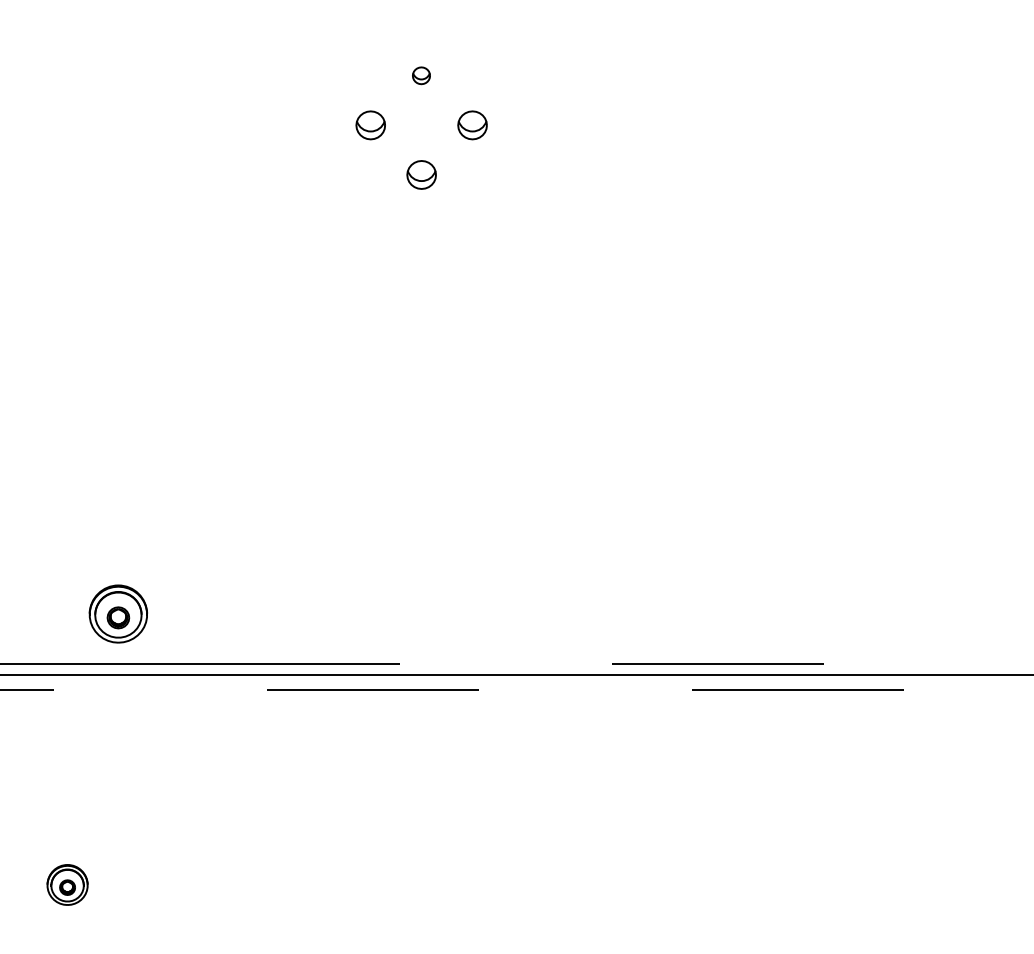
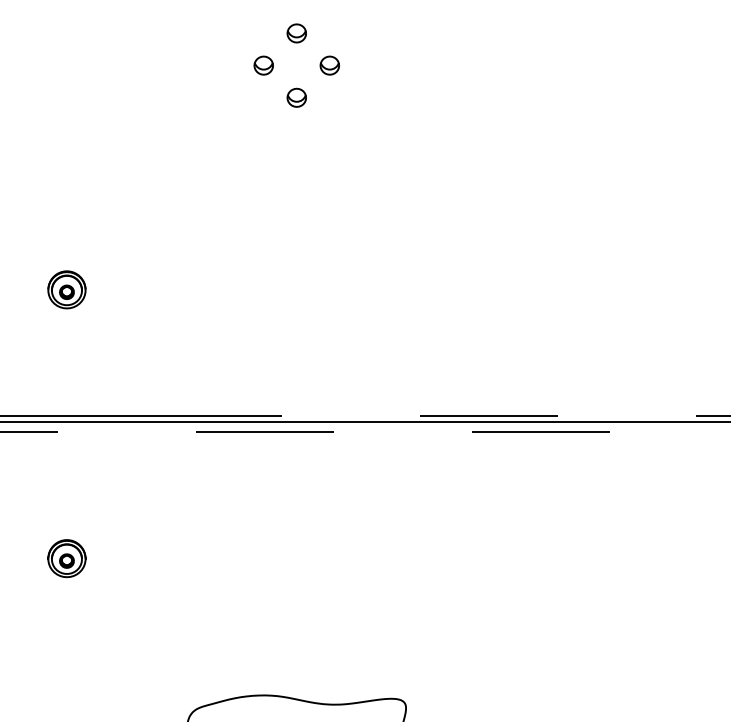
part: (421, 75) -> (296, 33), size x1.67
part: (117, 613) -> (66, 289), moved
part: (66, 884) -> (66, 558), size x1.43

